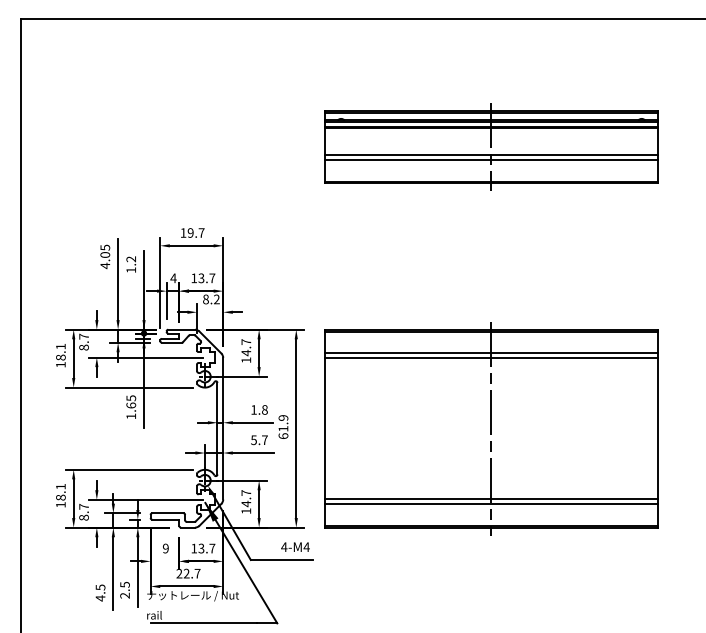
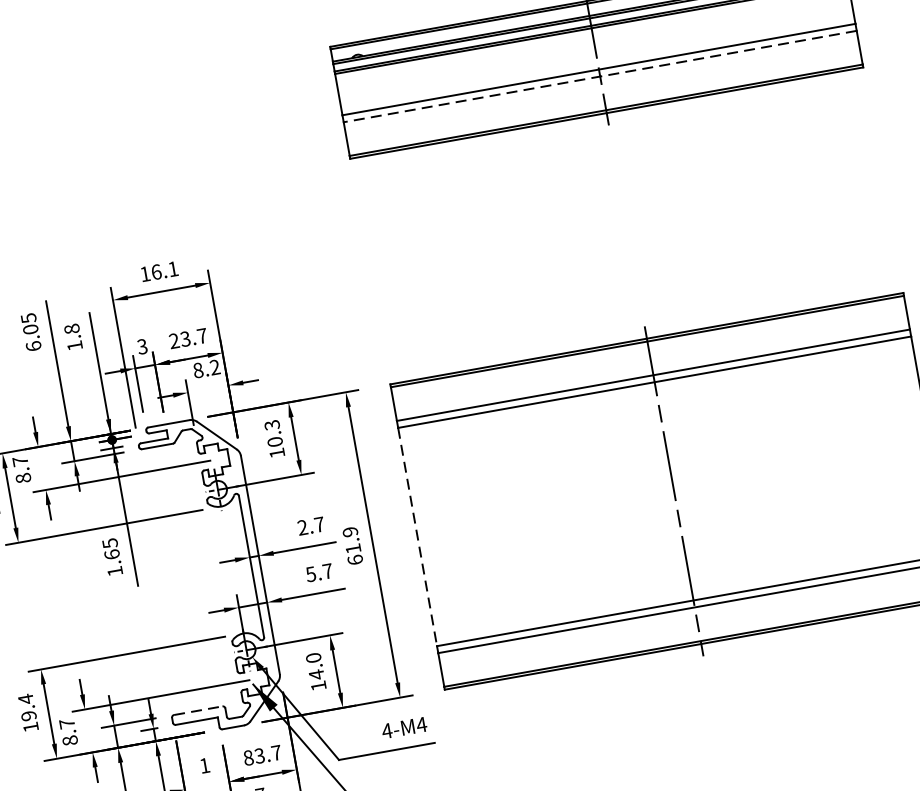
line: (490, 159) -> (598, 76), solid -> dashed
text: (195, 232) -> (163, 270), 19.7 -> 16.1
text: (131, 259) -> (72, 329), 1.2 -> 1.8
text: (105, 266) -> (34, 347), 4.05 -> 6.05
text: (194, 277) -> (174, 339), 13.7 -> 23.7
text: (173, 278) -> (142, 347), 4 -> 3
text: (246, 347) -> (273, 433), 14.7 -> 10.3
text: (259, 409) -> (311, 525), 1.8 -> 2.7
line: (325, 428) -> (418, 536), solid -> dashed
text: (60, 491) -> (26, 706), 18.1 -> 19.4
text: (246, 492) -> (313, 657), 14.7 -> 14.0
line: (167, 513) -> (197, 711), solid -> dashed
text: (165, 548) -> (204, 765), 9 -> 1
text: (194, 548) -> (248, 757), 13.7 -> 83.7

